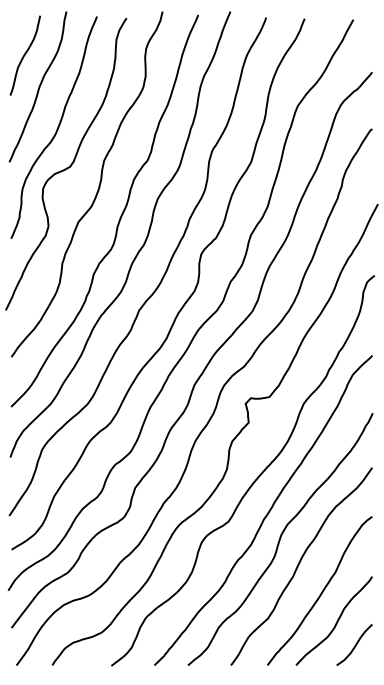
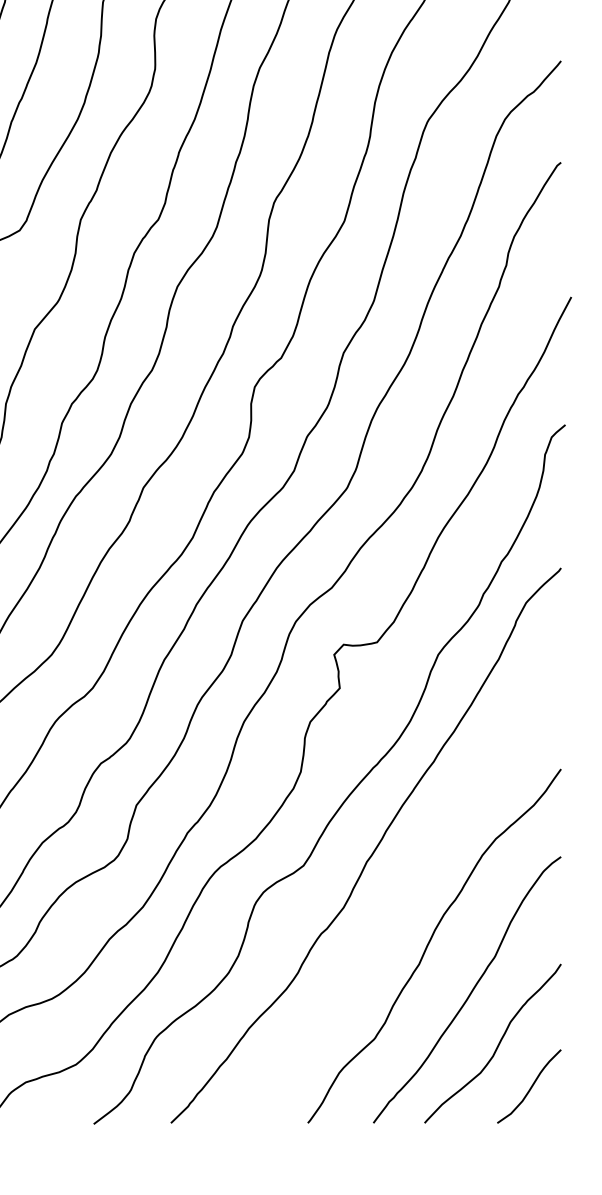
curve: (280, 539) -> (396, 897), removed

